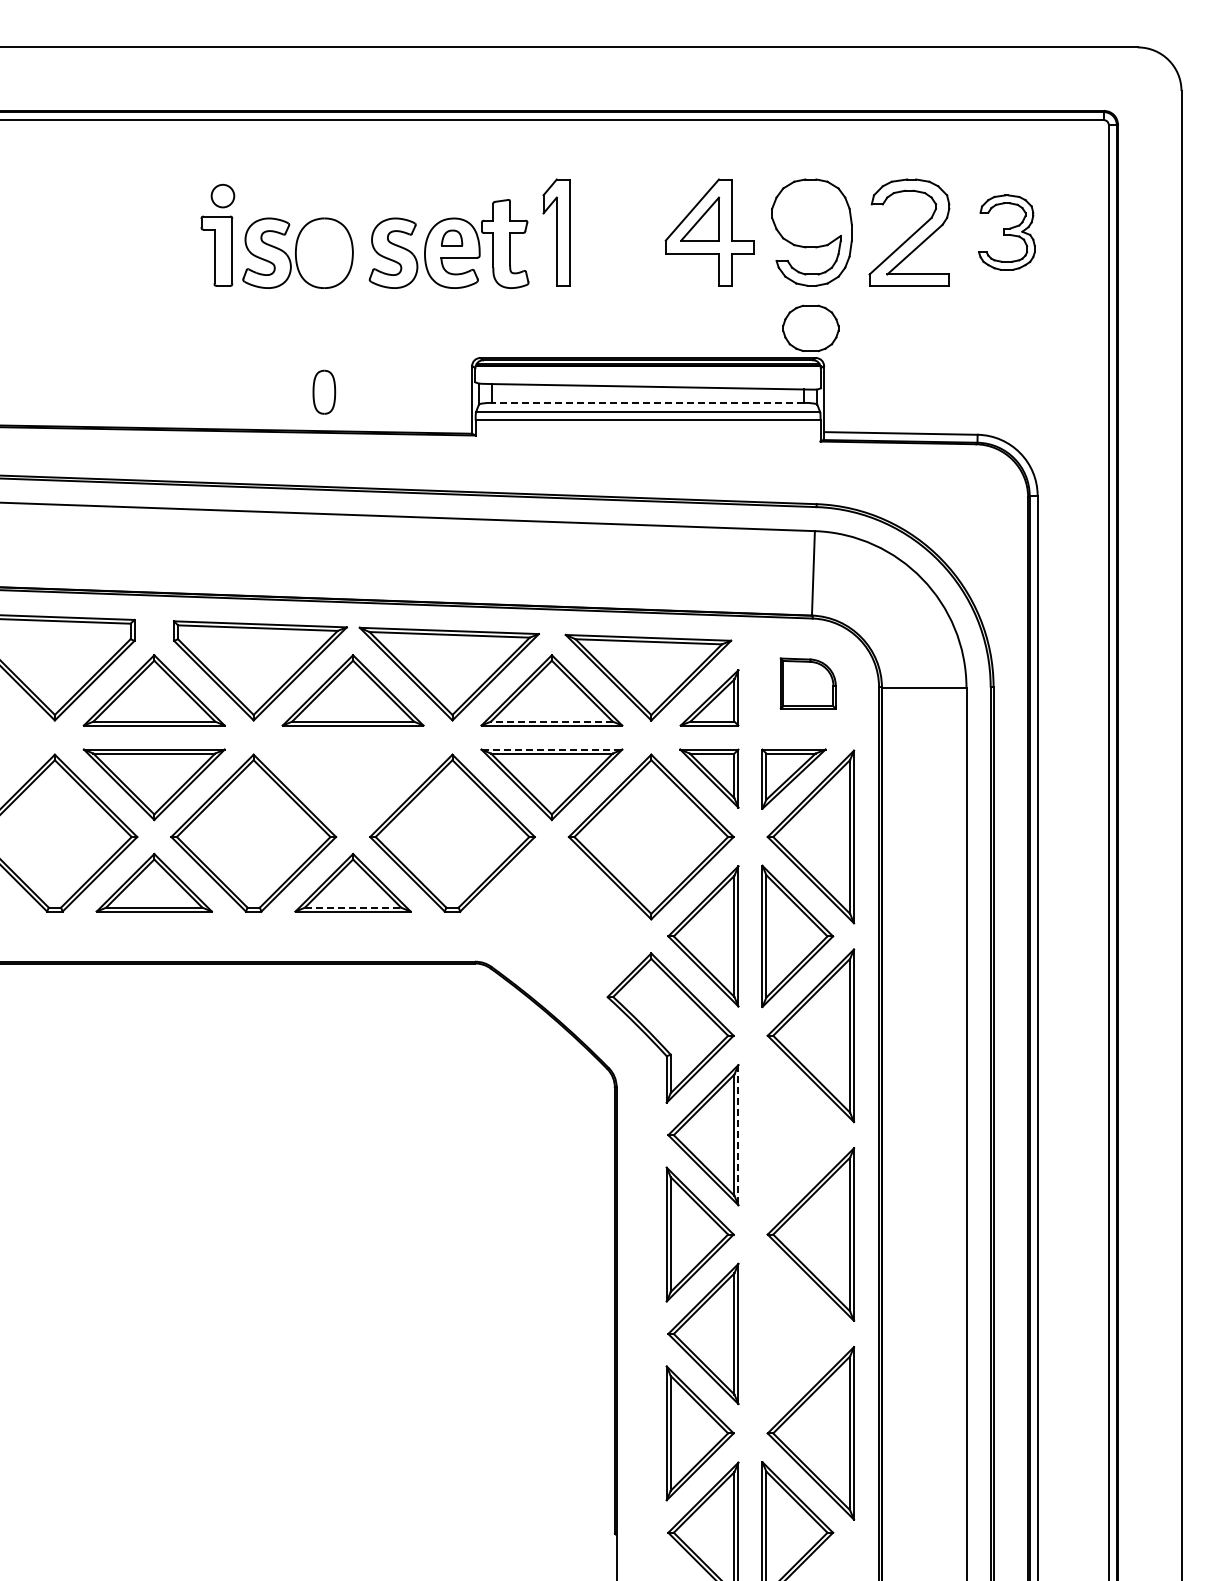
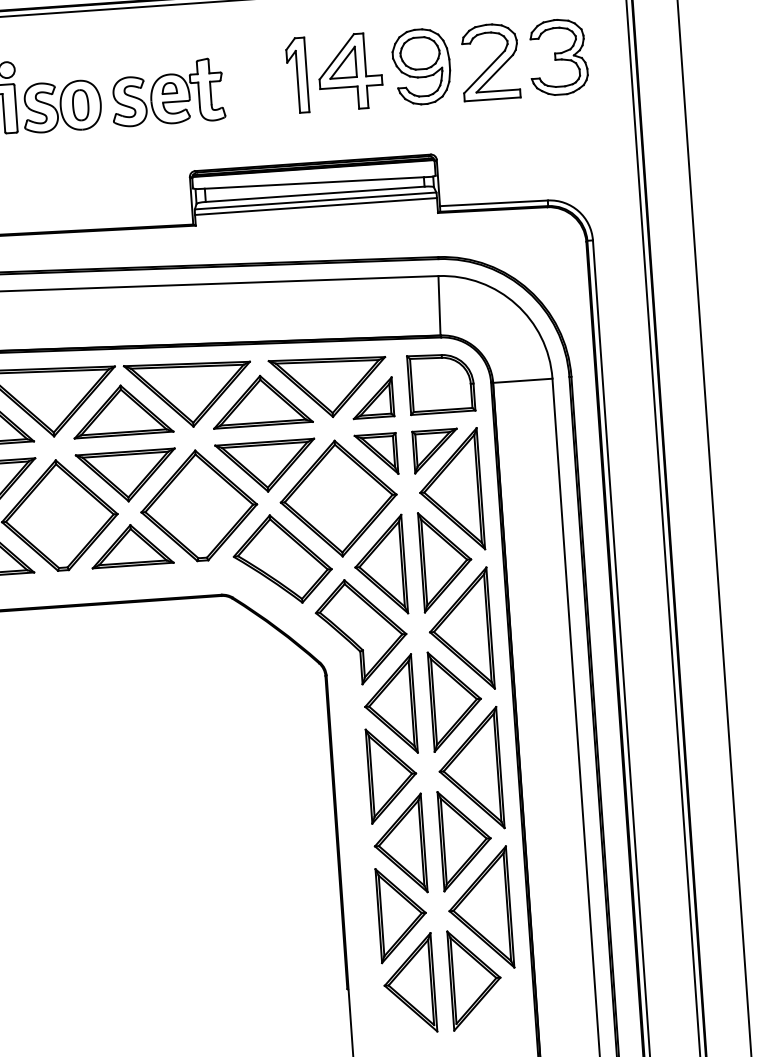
part: (556, 232) -> (297, 75), moved
part: (1006, 232) -> (558, 57), size x1.43
part: (810, 327) -> (419, 52), moved
part: (324, 391) -> (80, 104), moved
line: (648, 402) -> (315, 194), dashed -> solid
part: (808, 683) -> (441, 383), size x1.67
line: (551, 721) -> (263, 422), dashed -> solid
line: (552, 749) -> (265, 442), dashed -> solid
part: (352, 784) -> (126, 476), added
line: (353, 907) -> (133, 562), dashed -> solid
part: (565, 917) -> (282, 559), added
part: (797, 1134) -> (455, 700), added
line: (738, 1135) -> (414, 703), dashed -> solid
part: (797, 1333) -> (465, 839), added

